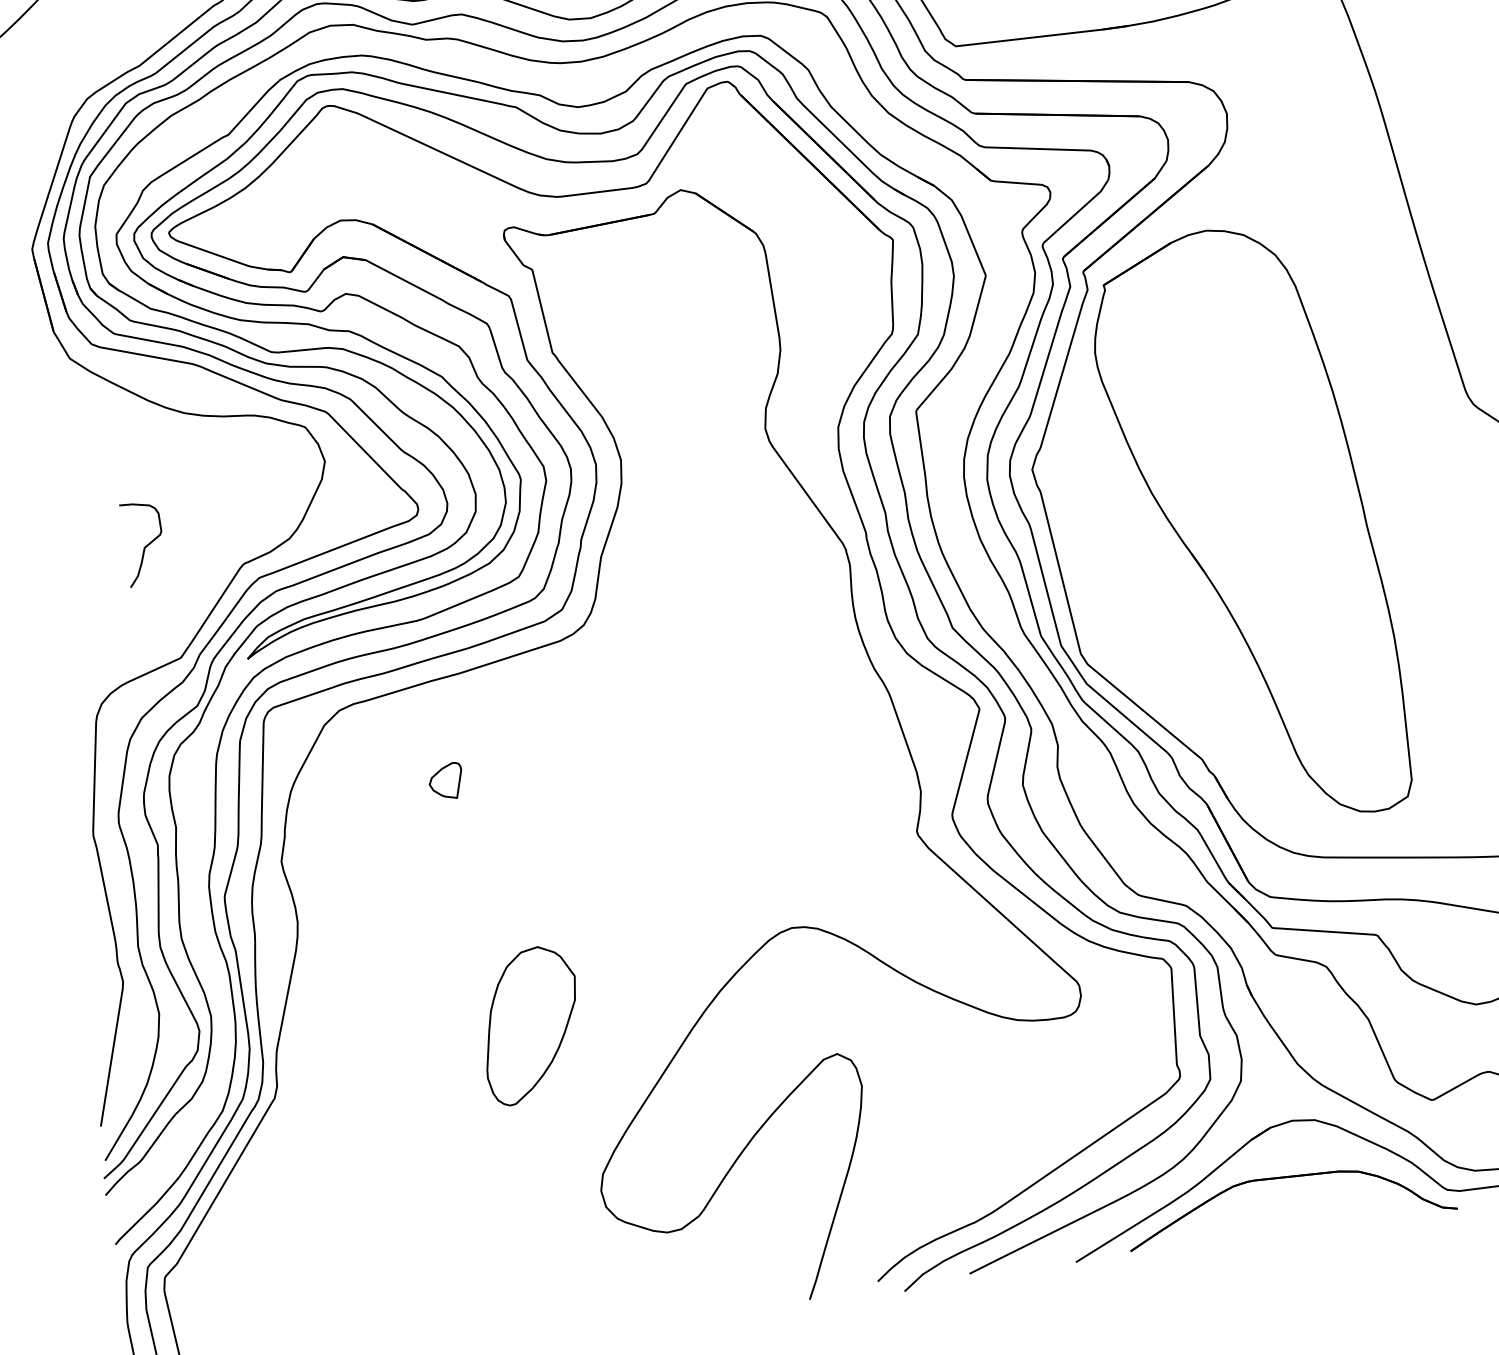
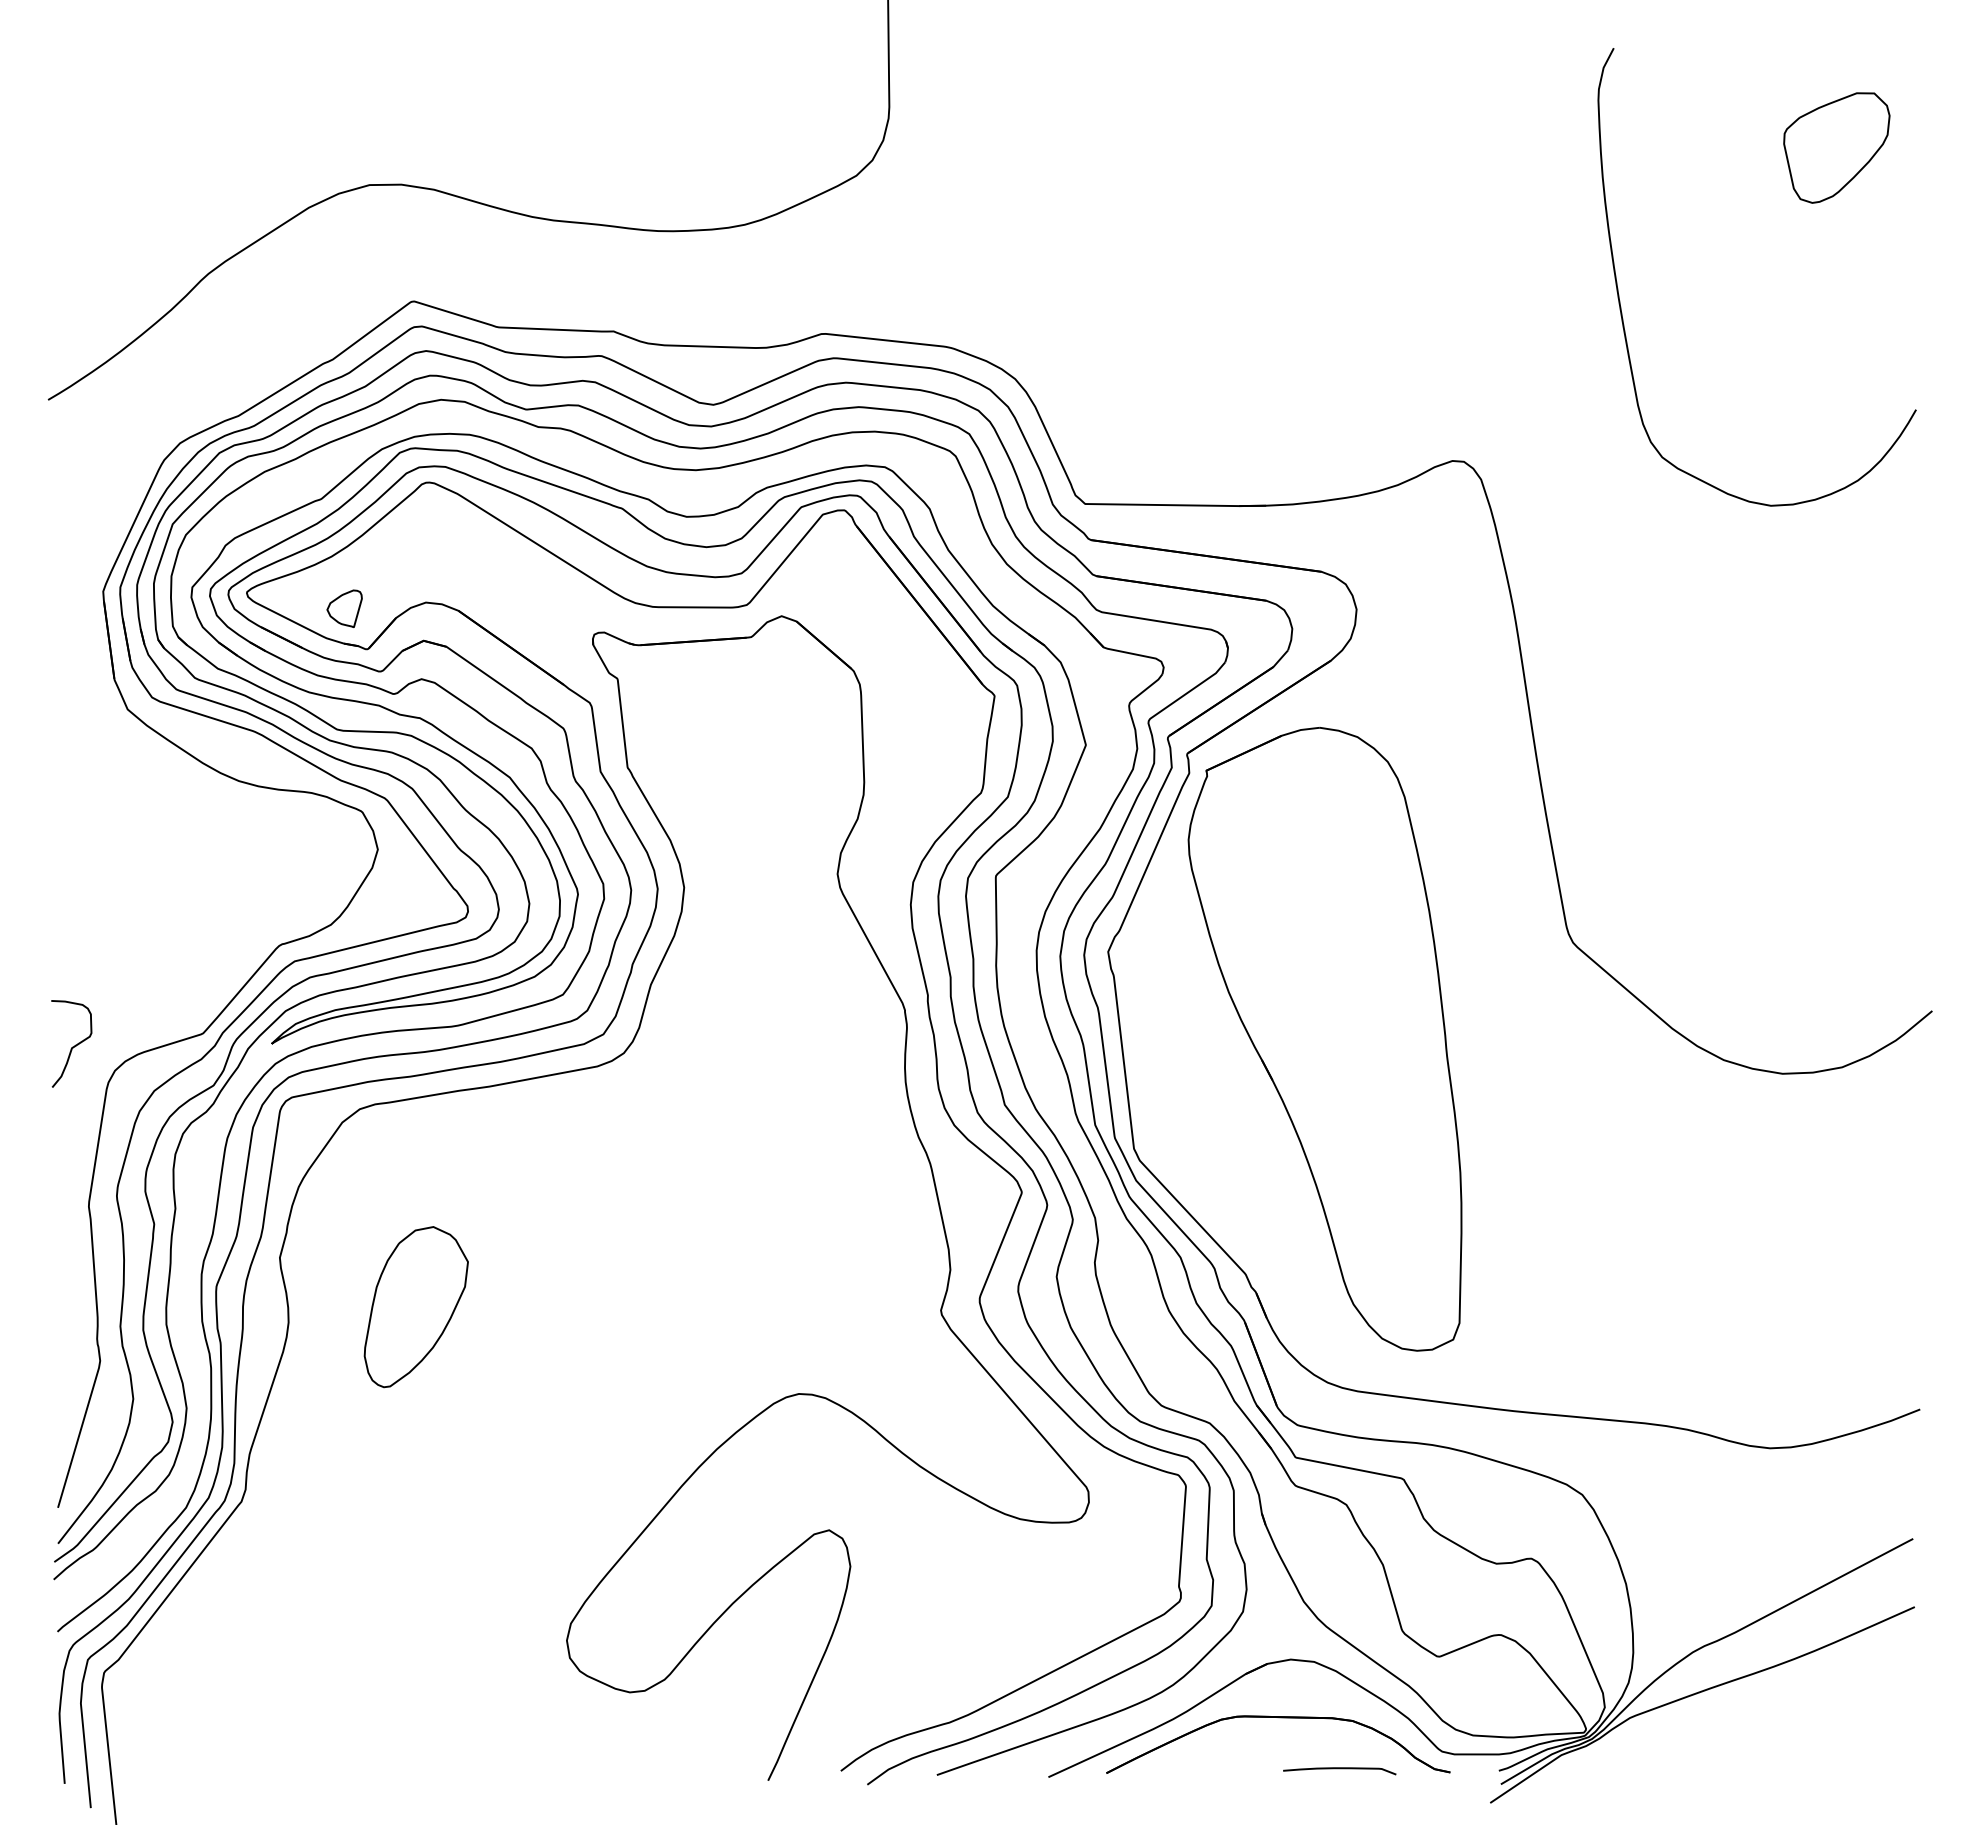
curve: (144, 546) -> (72, 1046), moved
part: (445, 781) -> (344, 608), moved
part: (530, 1025) -> (415, 1307), moved
curve: (1351, 1219) -> (1339, 1769), added

